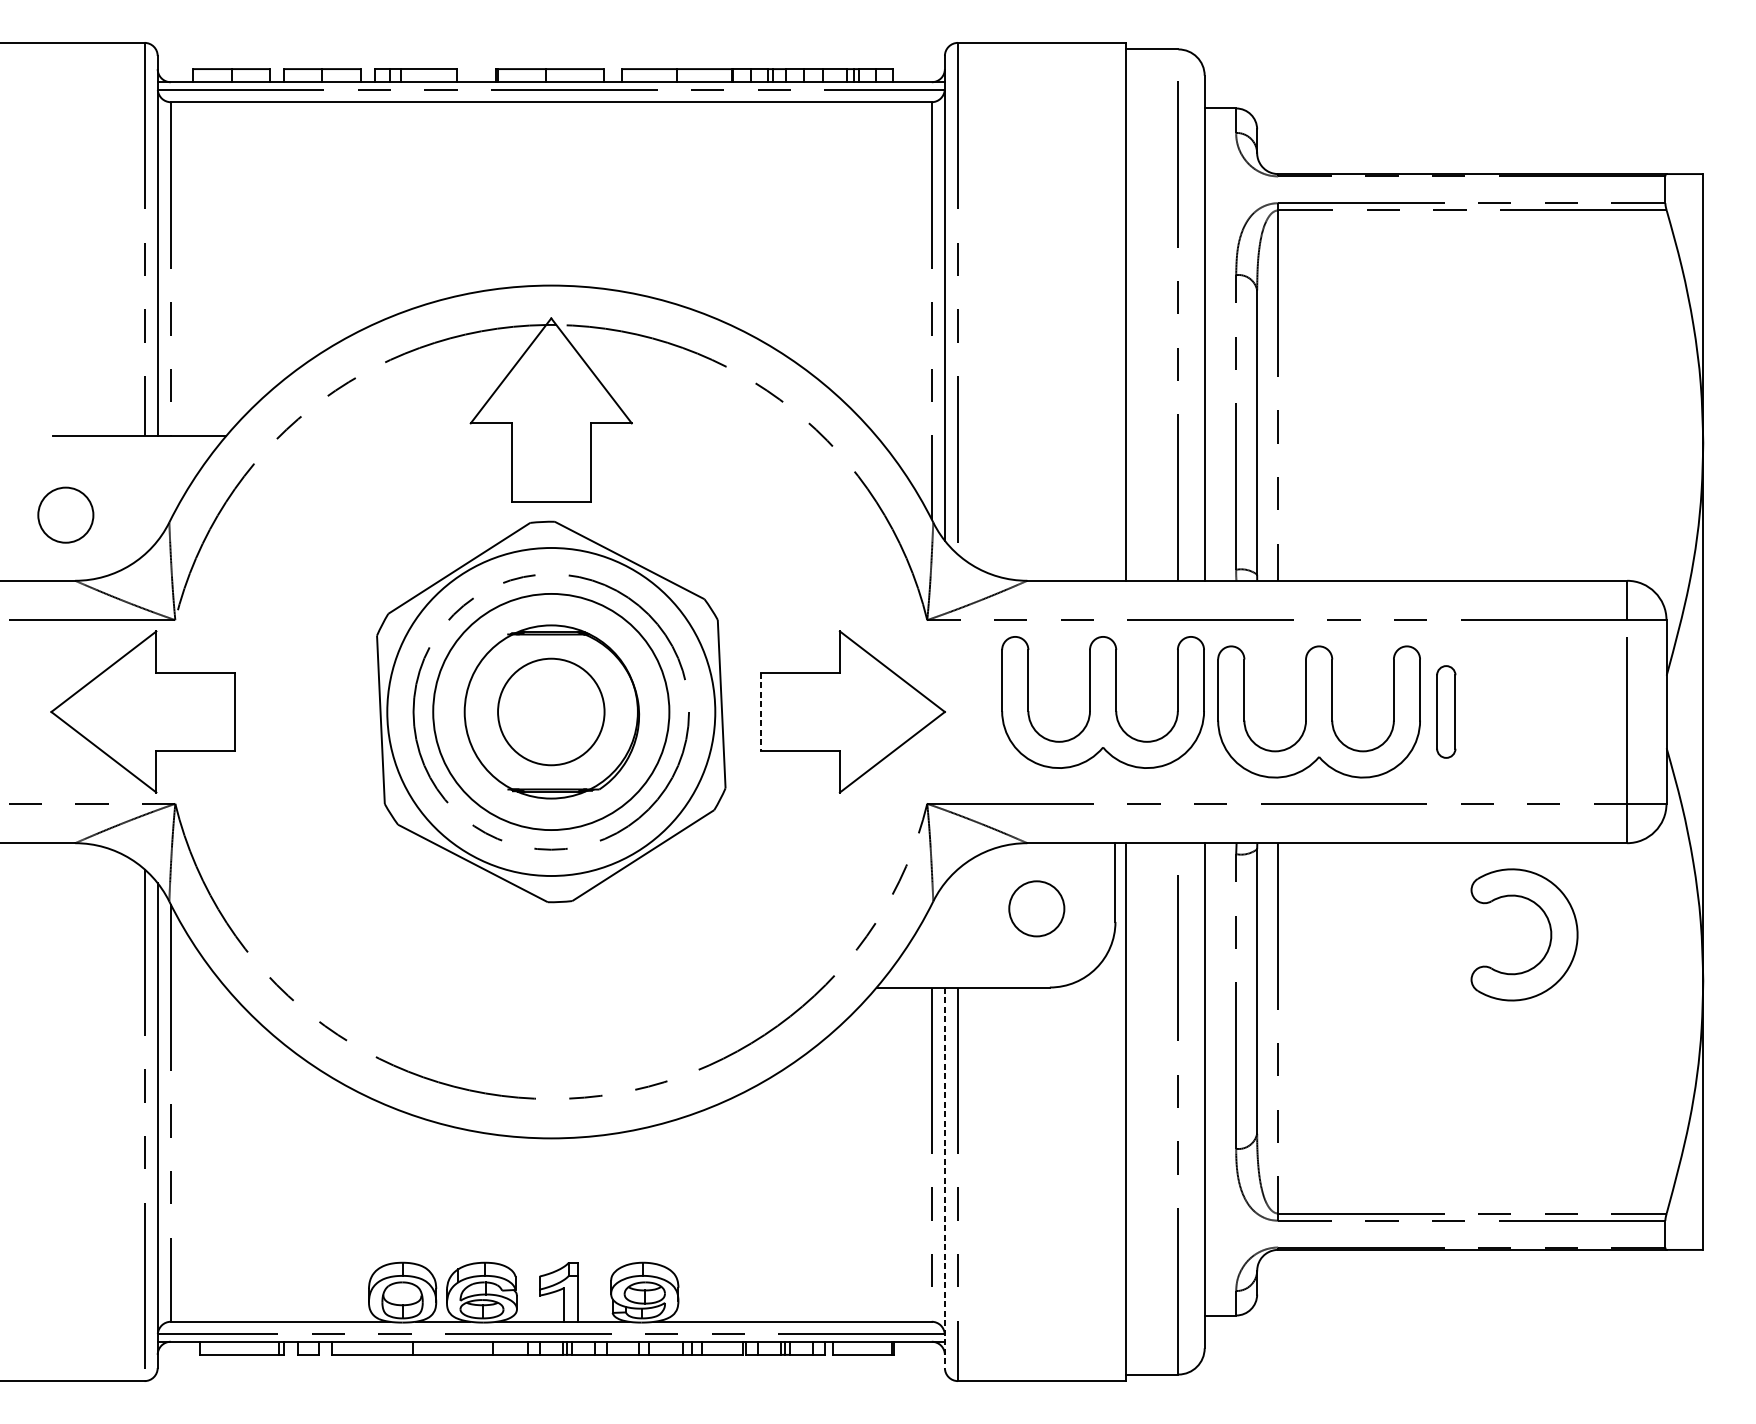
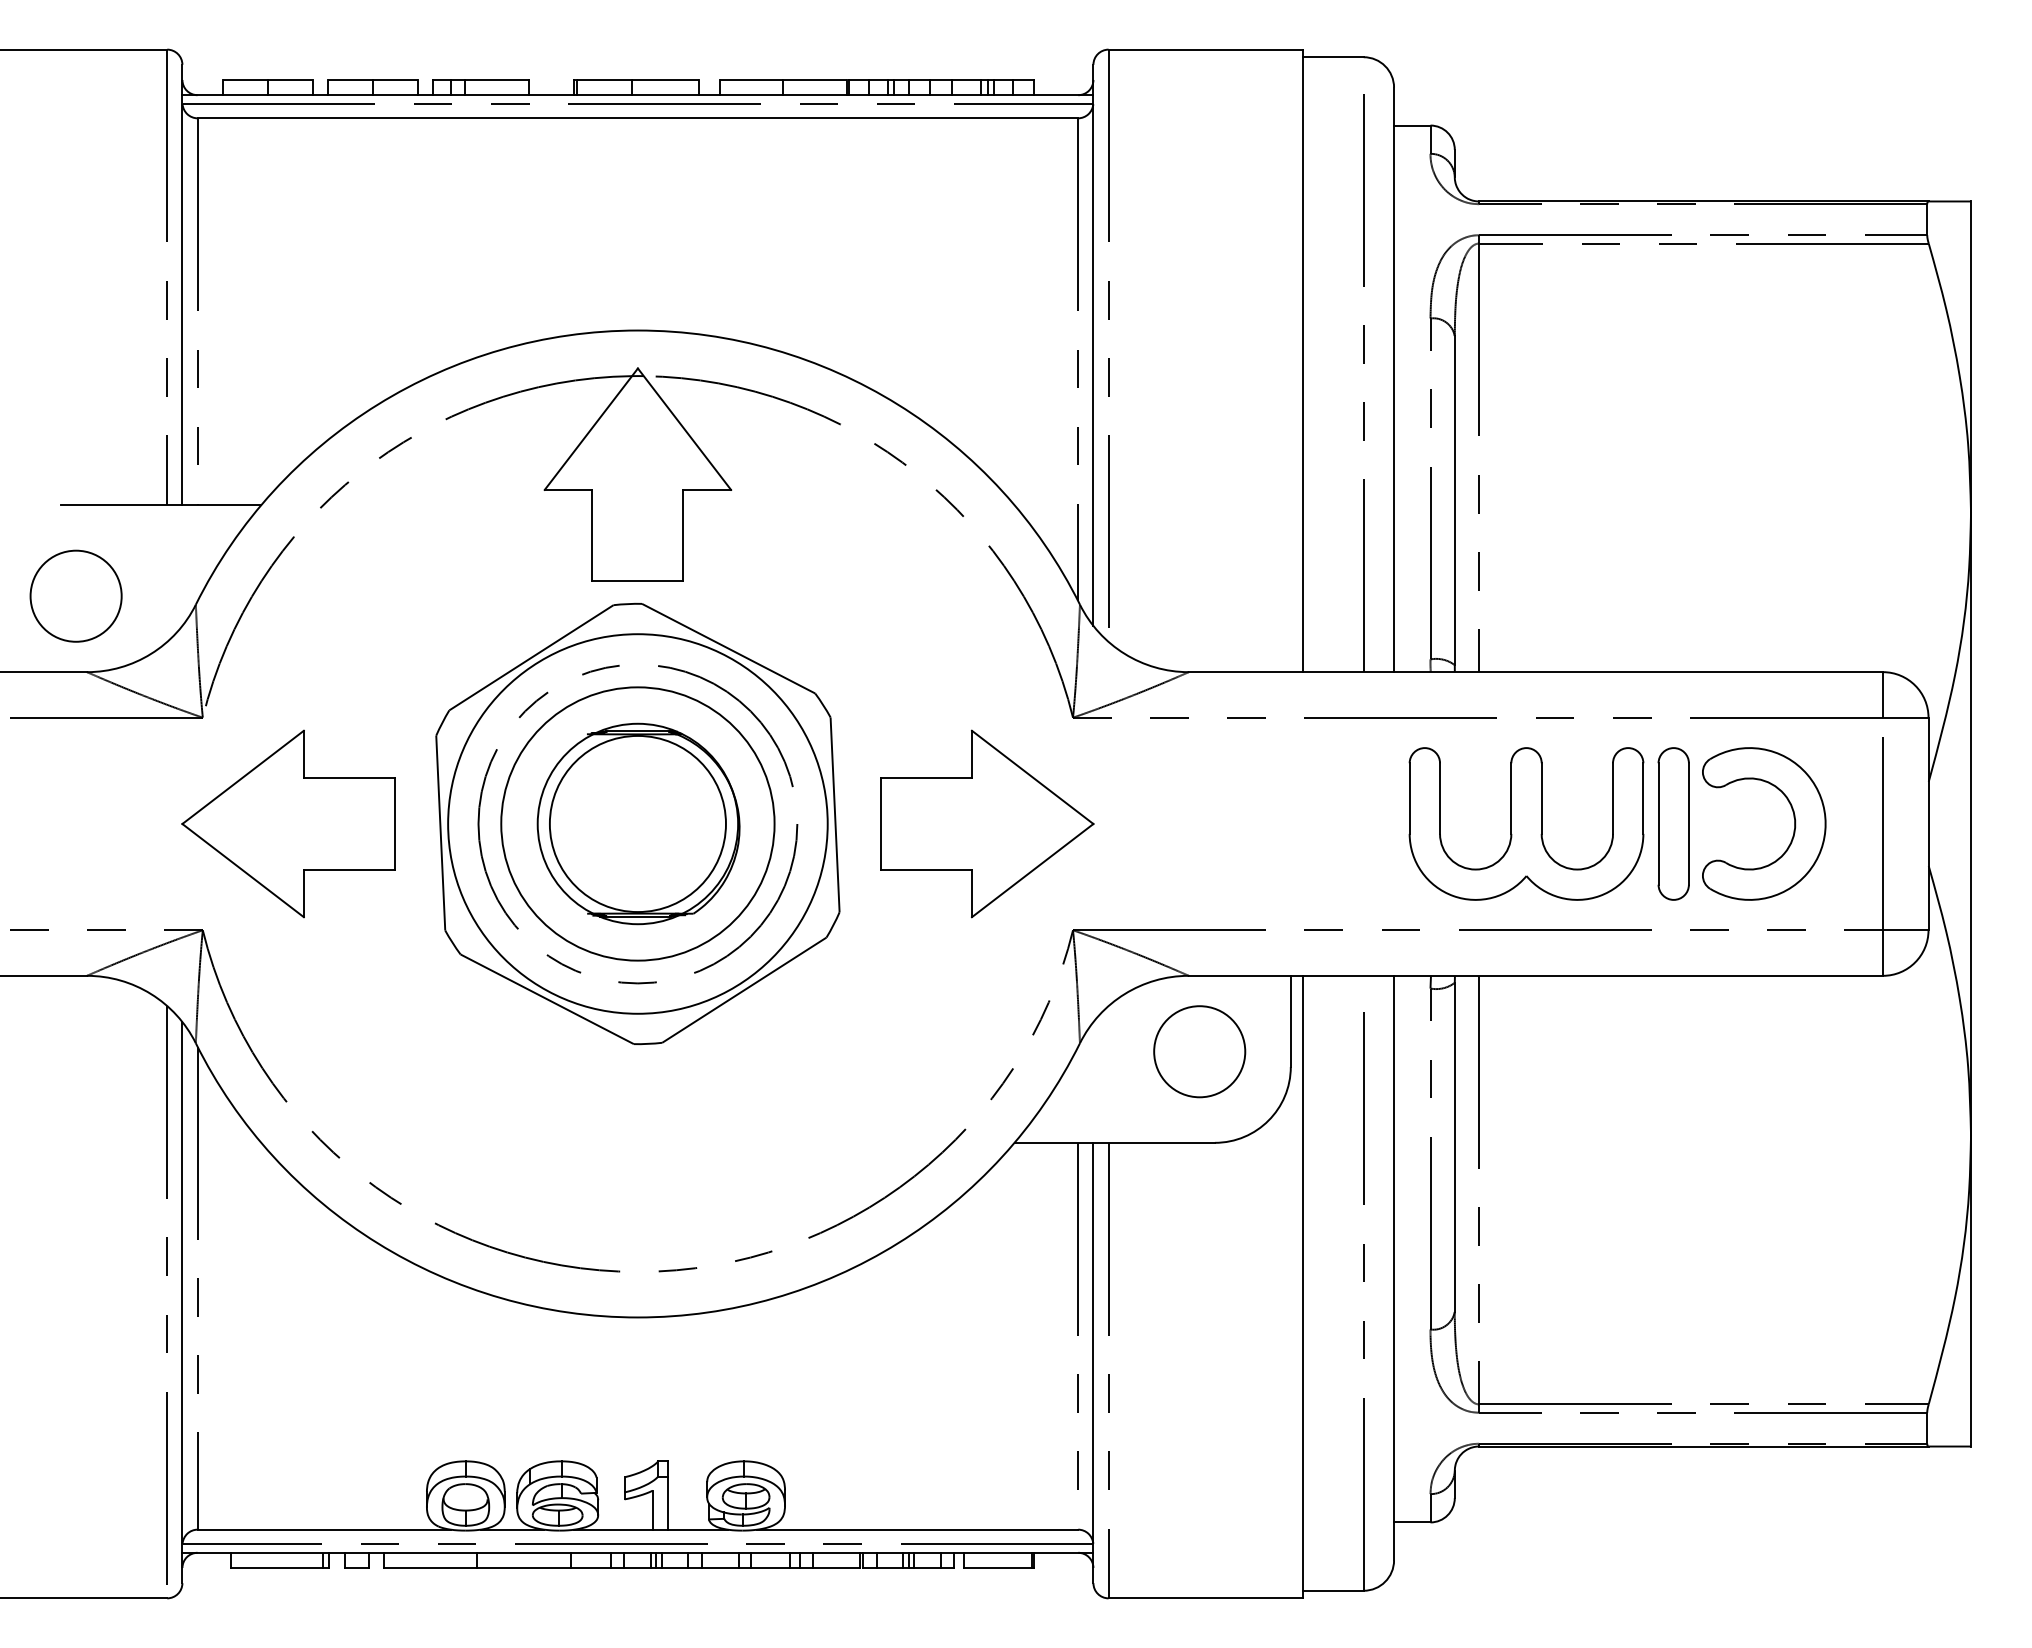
circle: (65, 514) -> (75, 595), size x1.43
part: (1103, 702) -> (1276, 812), removed
part: (143, 711) -> (288, 823), moved
circle: (550, 711) -> (637, 823), size x1.43
part: (1446, 711) -> (1673, 823), size x1.43
line: (760, 712) -> (880, 824), dashed -> solid
circle: (1036, 908) -> (1199, 1051), size x1.43
part: (1549, 929) -> (1793, 817), moved
line: (944, 1178) -> (1093, 1363), dashed -> solid

